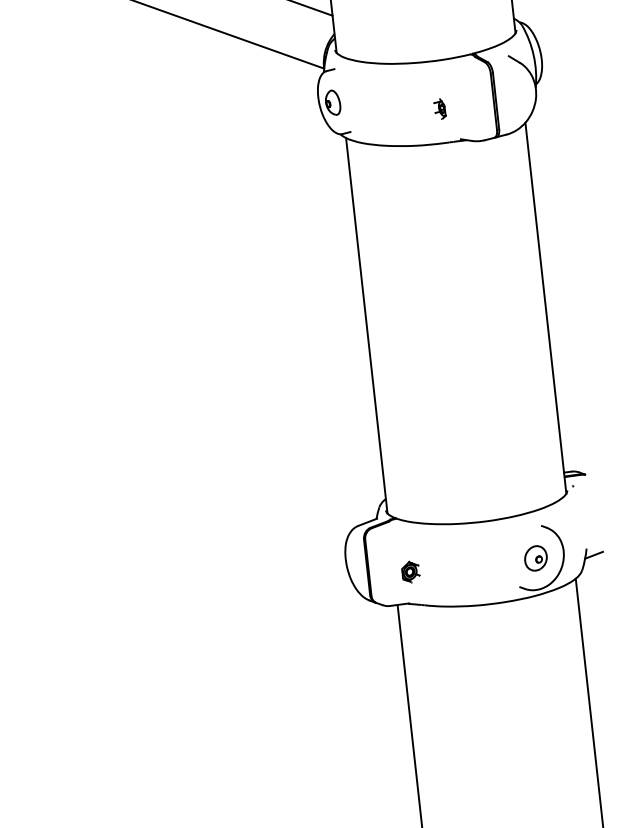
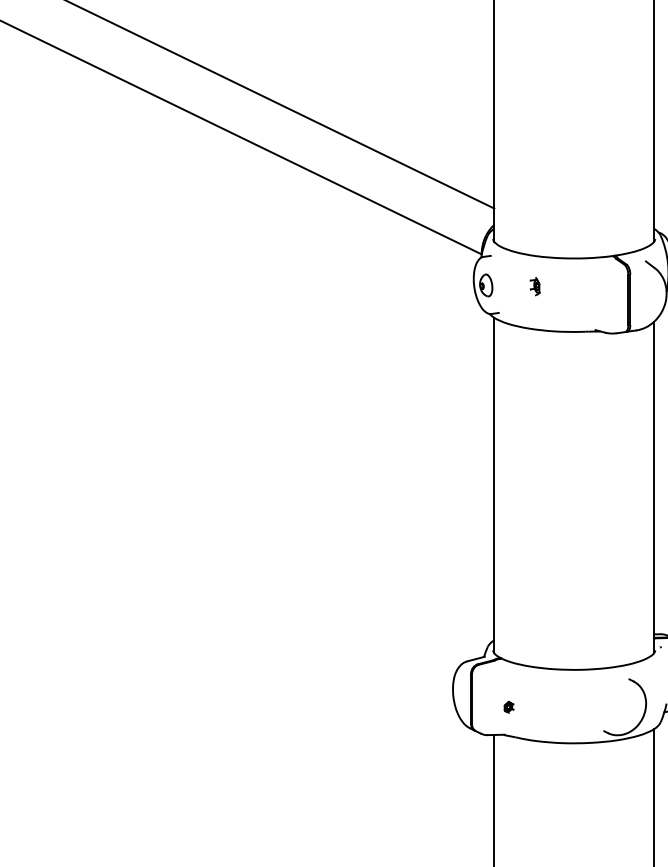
part: (439, 109) -> (534, 286), moved
part: (535, 558) -> (620, 707), removed
part: (410, 572) -> (508, 707), size x0.6

